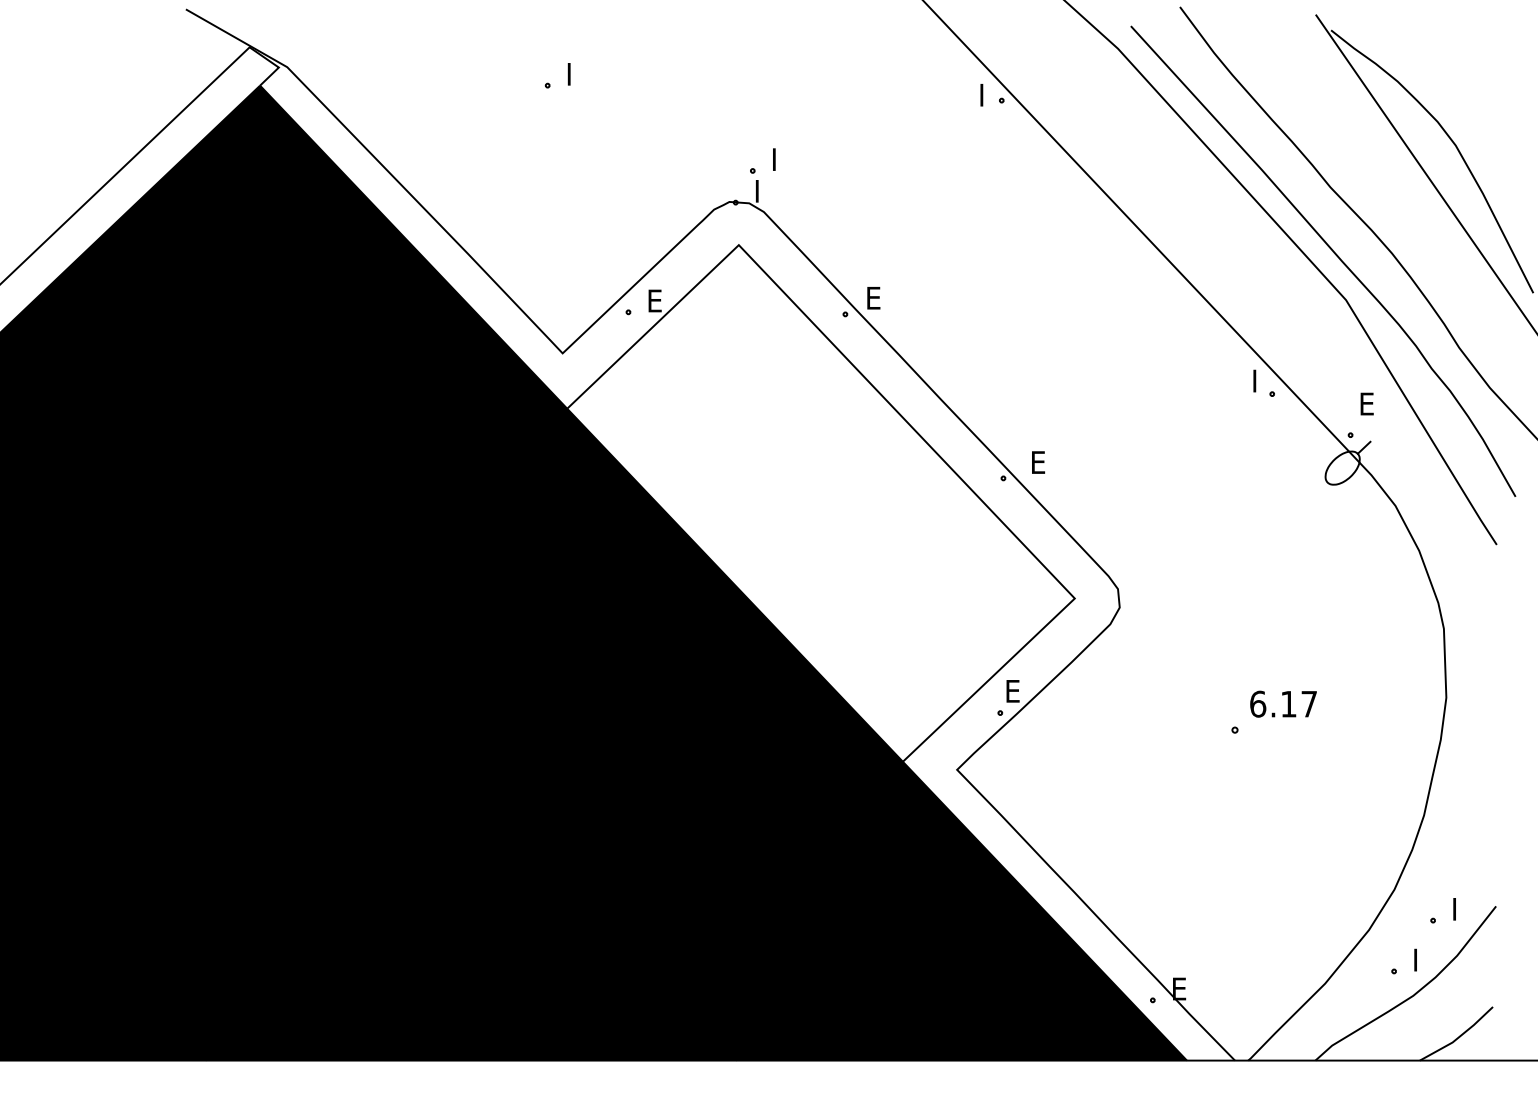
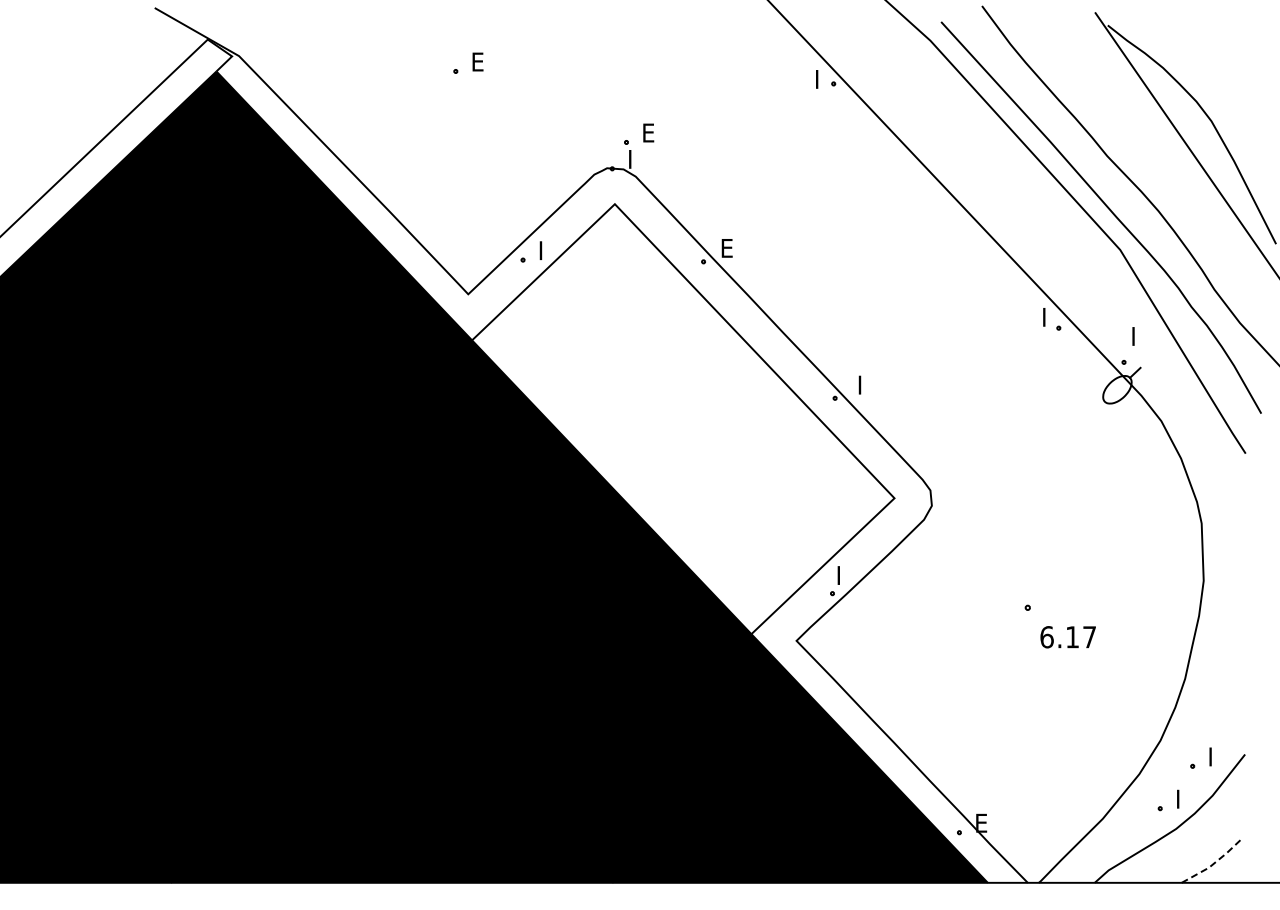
text: (576, 73) -> (479, 61), I -> E
text: (780, 158) -> (649, 132), I -> E
text: (656, 300) -> (546, 250), E -> I
text: (1367, 404) -> (1138, 336), E -> I
text: (1039, 461) -> (865, 384), E -> I
text: (1014, 691) -> (844, 575), E -> I
text: (1282, 704) -> (1067, 637), moved
line: (1459, 1037) -> (1214, 863), solid -> dashed

